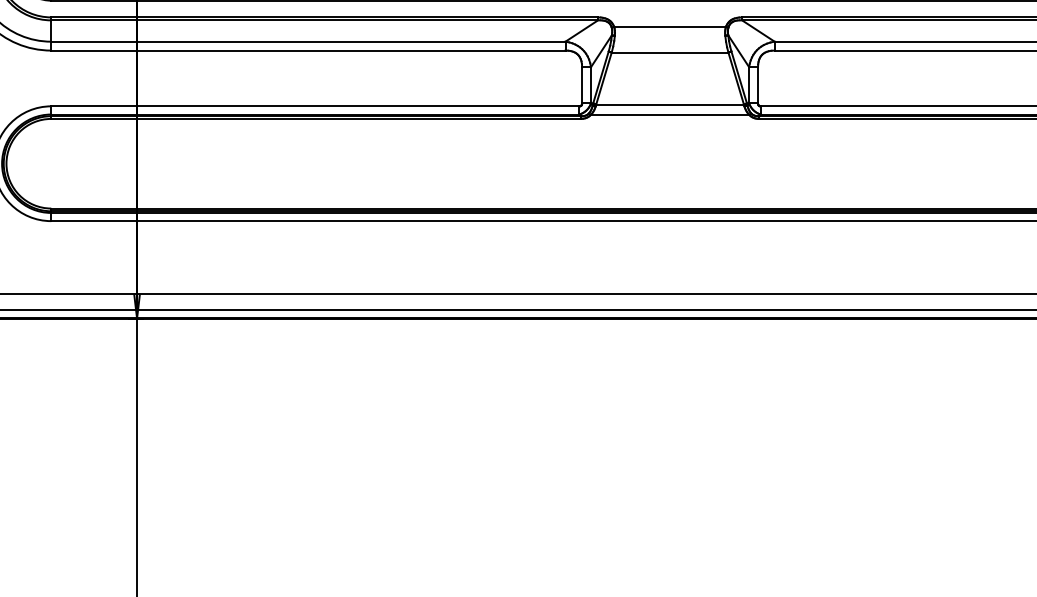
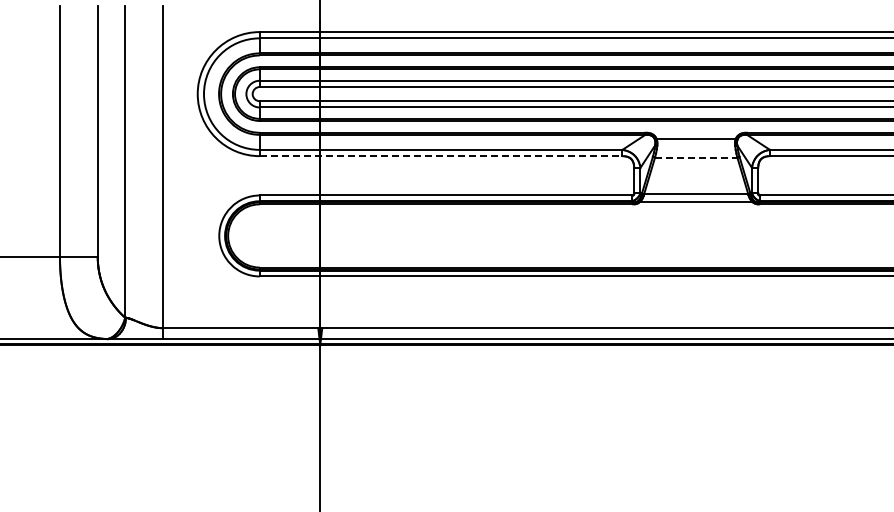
line: (308, 51) -> (441, 156), solid -> dashed
line: (670, 52) -> (696, 157), solid -> dashed

